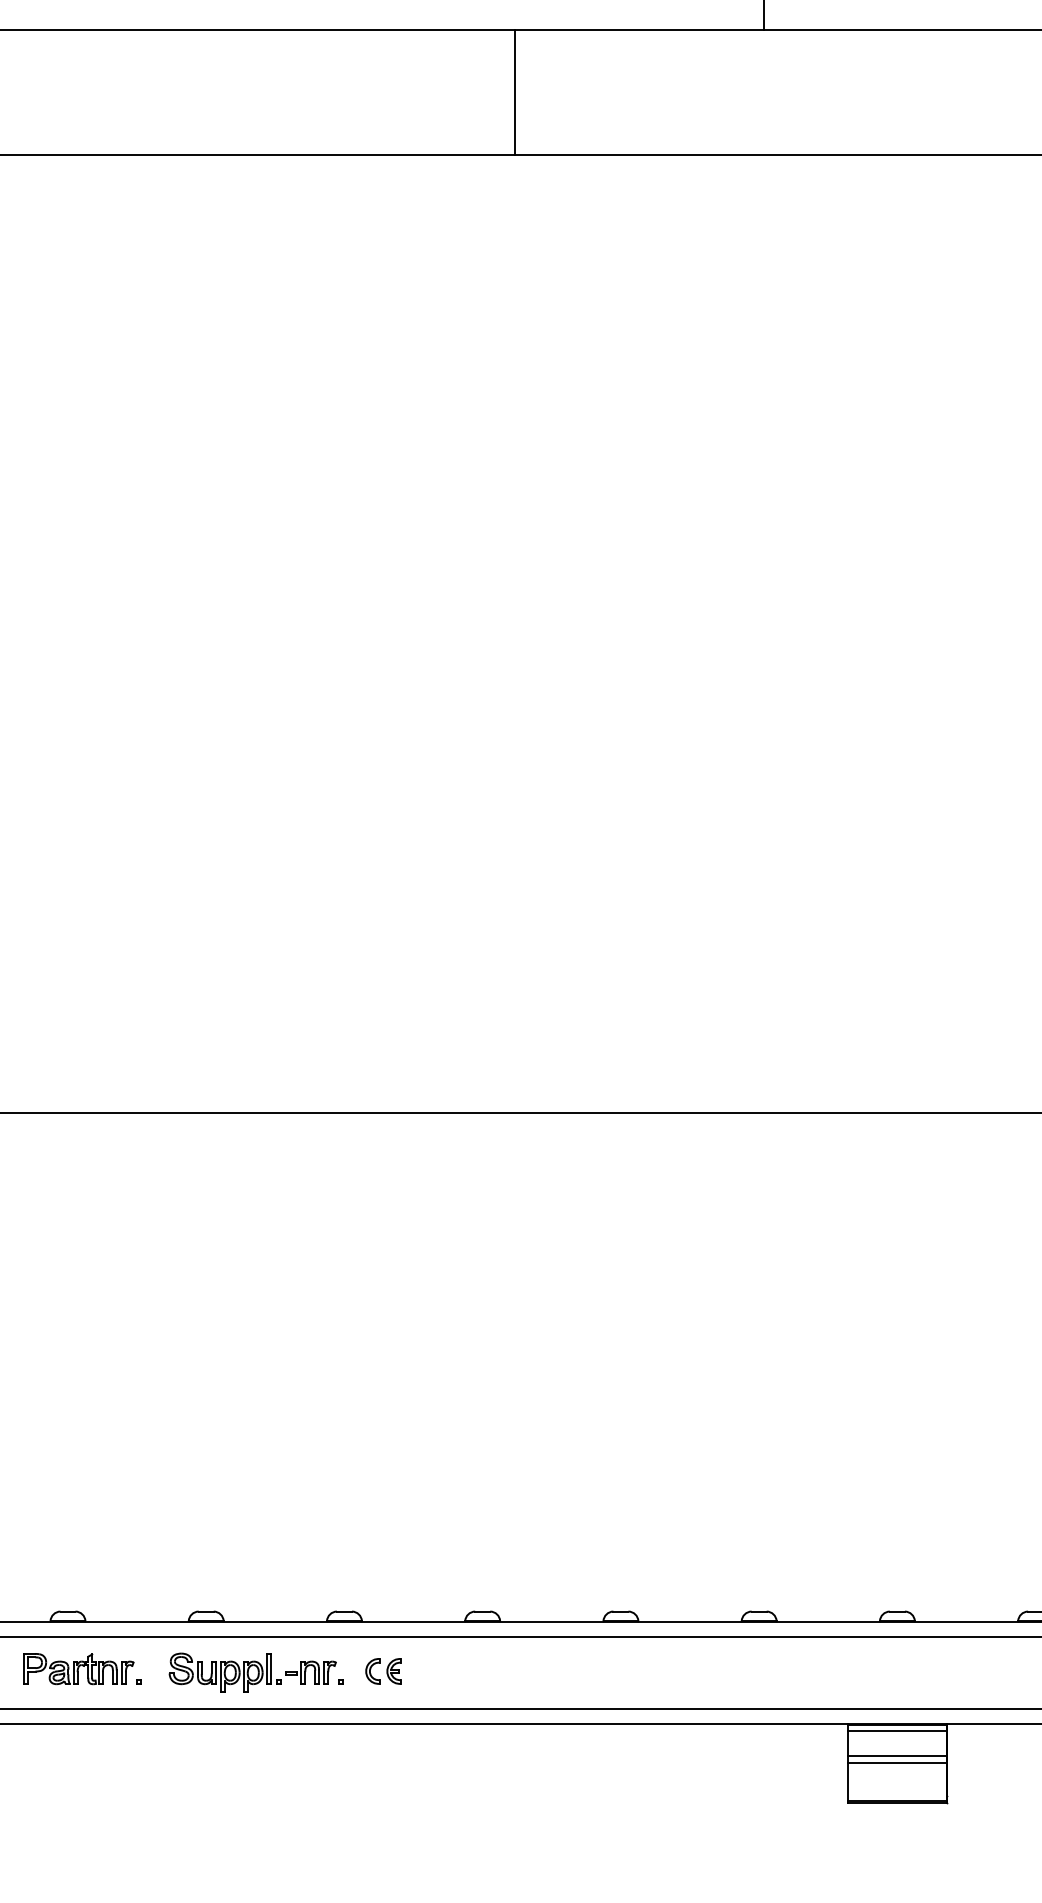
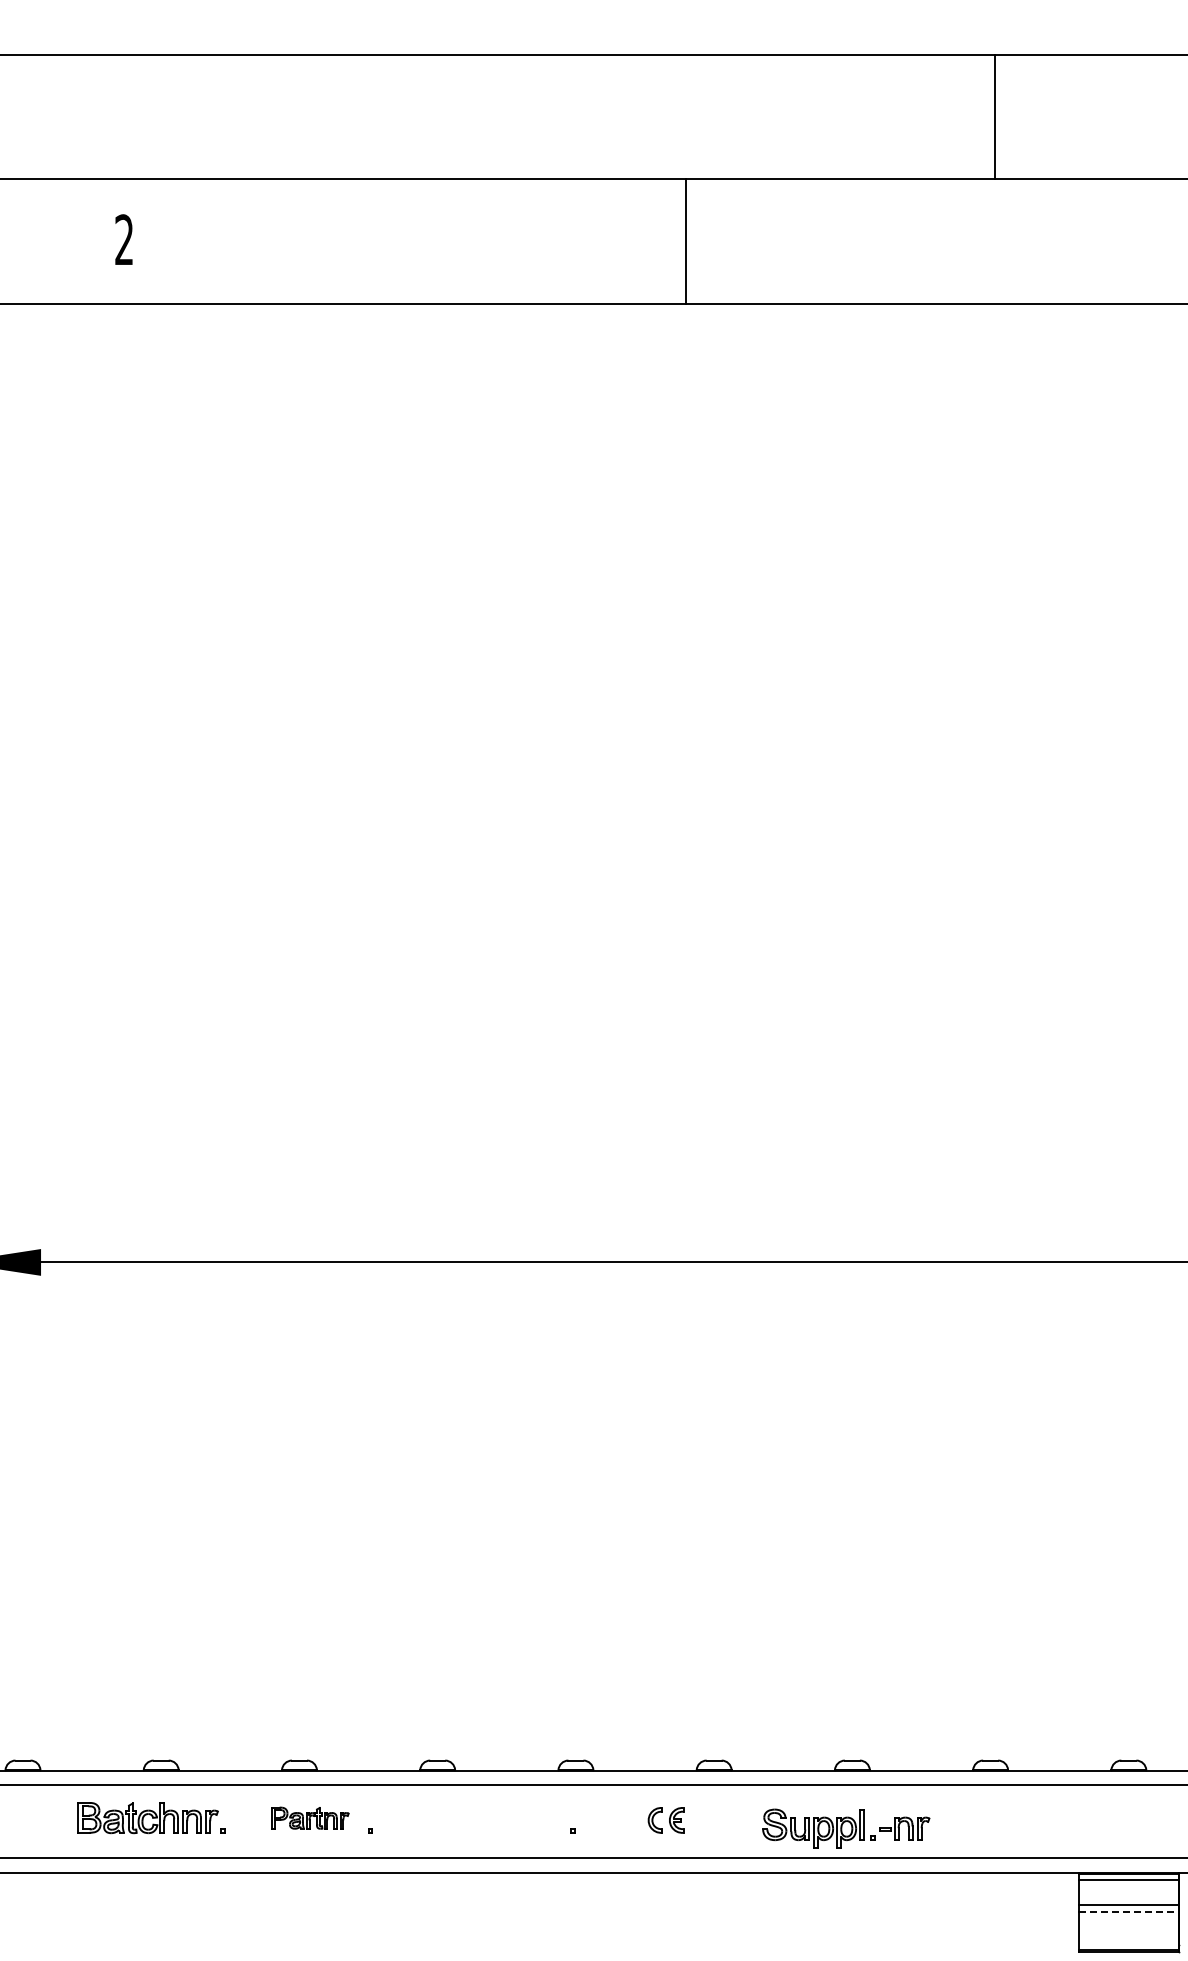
line: (515, 92) -> (686, 241), moved
part: (79, 1669) -> (310, 1818), size x0.7
part: (383, 1671) -> (665, 1820), moved
part: (253, 1672) -> (846, 1828), moved
line: (897, 1762) -> (1128, 1911), solid -> dashed

